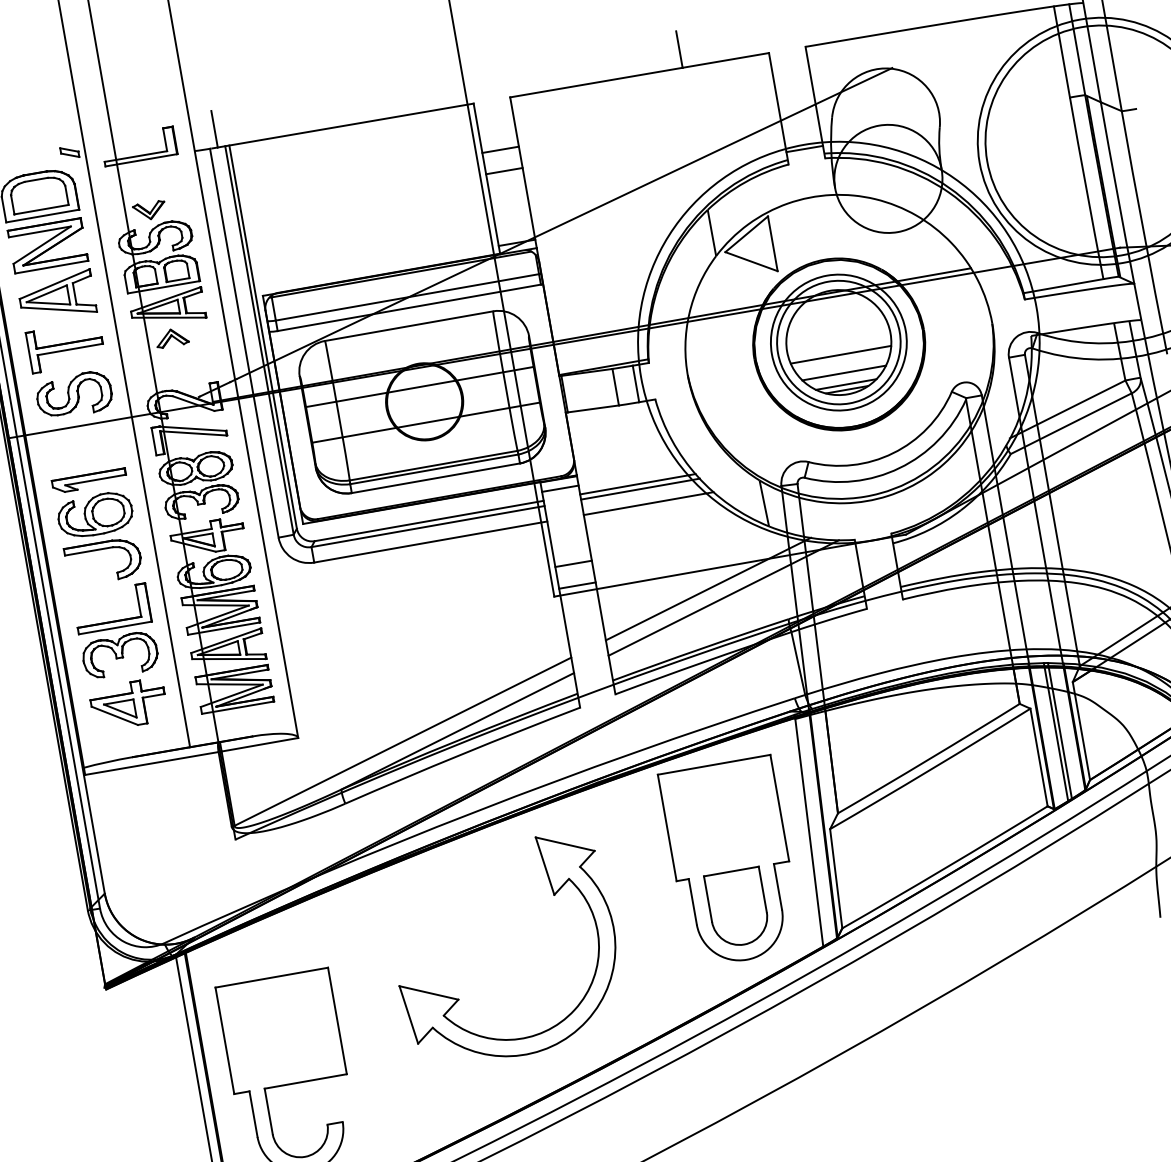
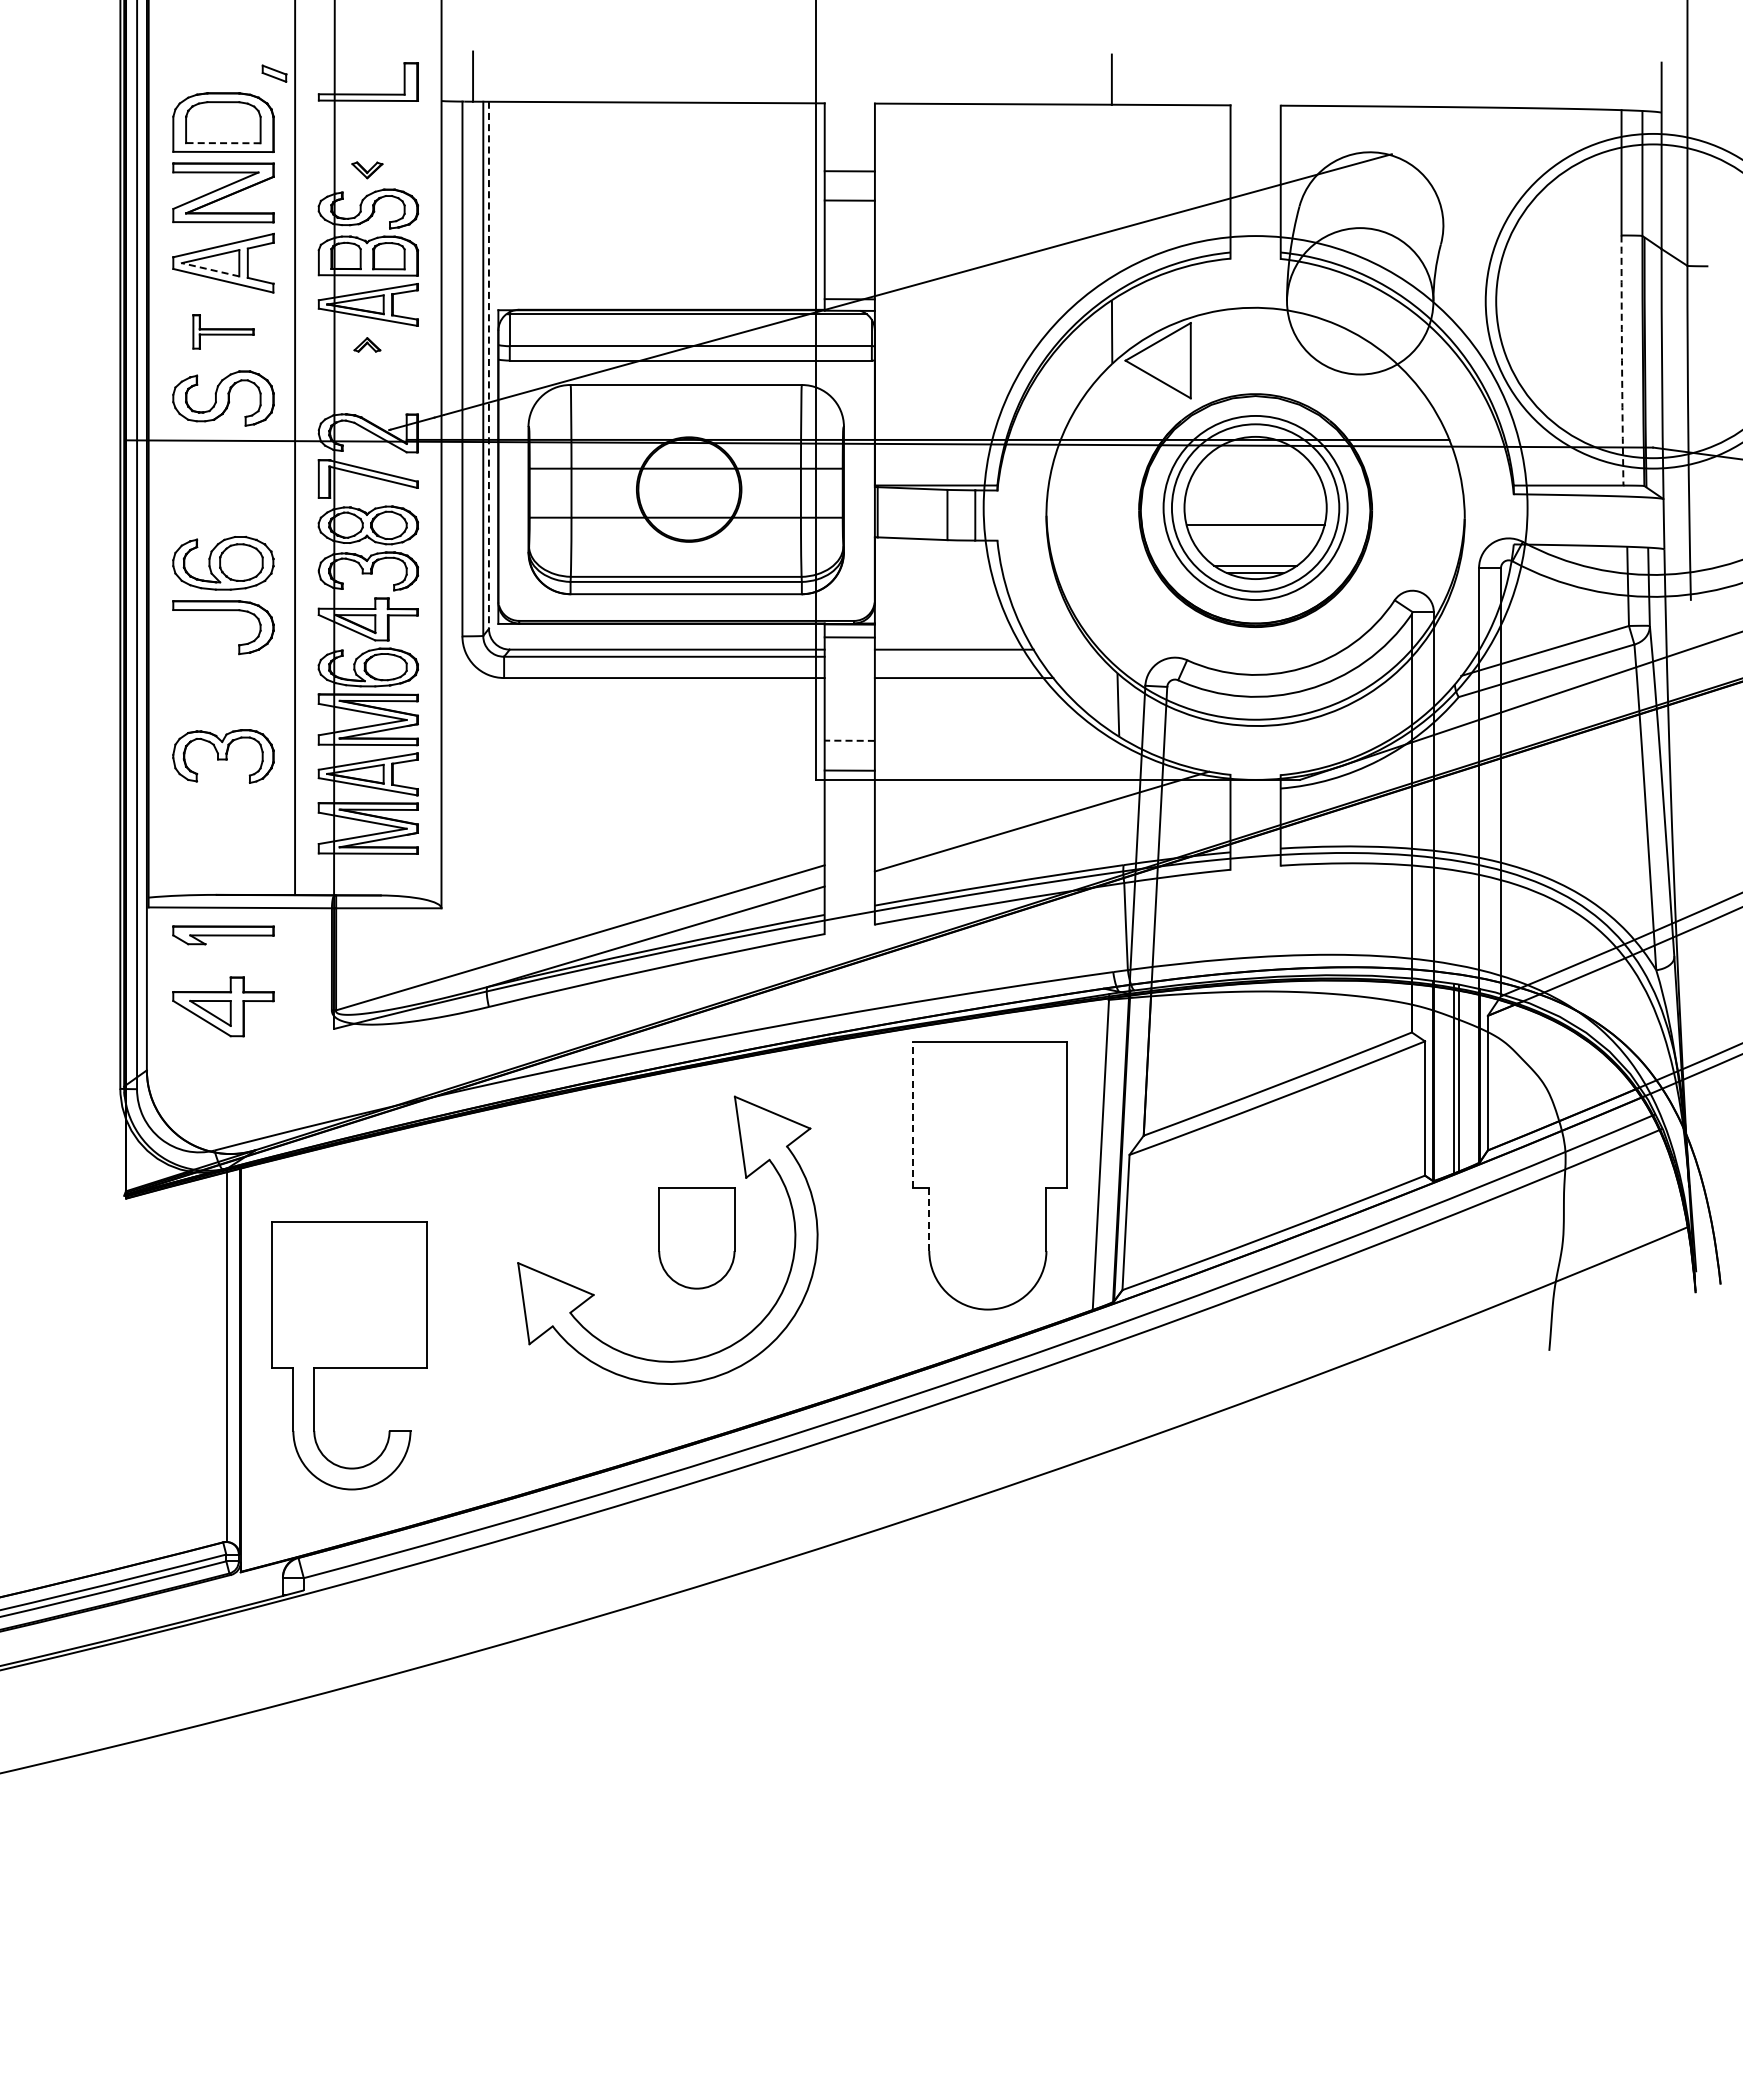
line: (804, 148) -> (1255, 241), removed
arc: (1086, 188) -> (1622, 360), solid -> dashed
line: (40, 210) -> (222, 143), solid -> dashed
part: (149, 211) -> (367, 170), size x0.7
line: (48, 303) -> (210, 269), solid -> dashed
part: (172, 337) -> (367, 344), size x0.6
line: (262, 337) -> (488, 365), solid -> dashed
part: (65, 346) -> (223, 331), size x0.6
line: (844, 372) -> (1255, 549), removed
part: (89, 481) -> (223, 935), moved
line: (640, 488) -> (956, 656), removed
line: (573, 563) -> (849, 740), solid -> dashed
line: (708, 588) -> (1023, 805), removed
part: (114, 620) -> (223, 708), removed
part: (128, 704) -> (223, 1006), moved
line: (667, 827) -> (912, 1114), solid -> dashed
line: (692, 901) -> (929, 1219), solid -> dashed
part: (737, 908) -> (696, 1238), moved

